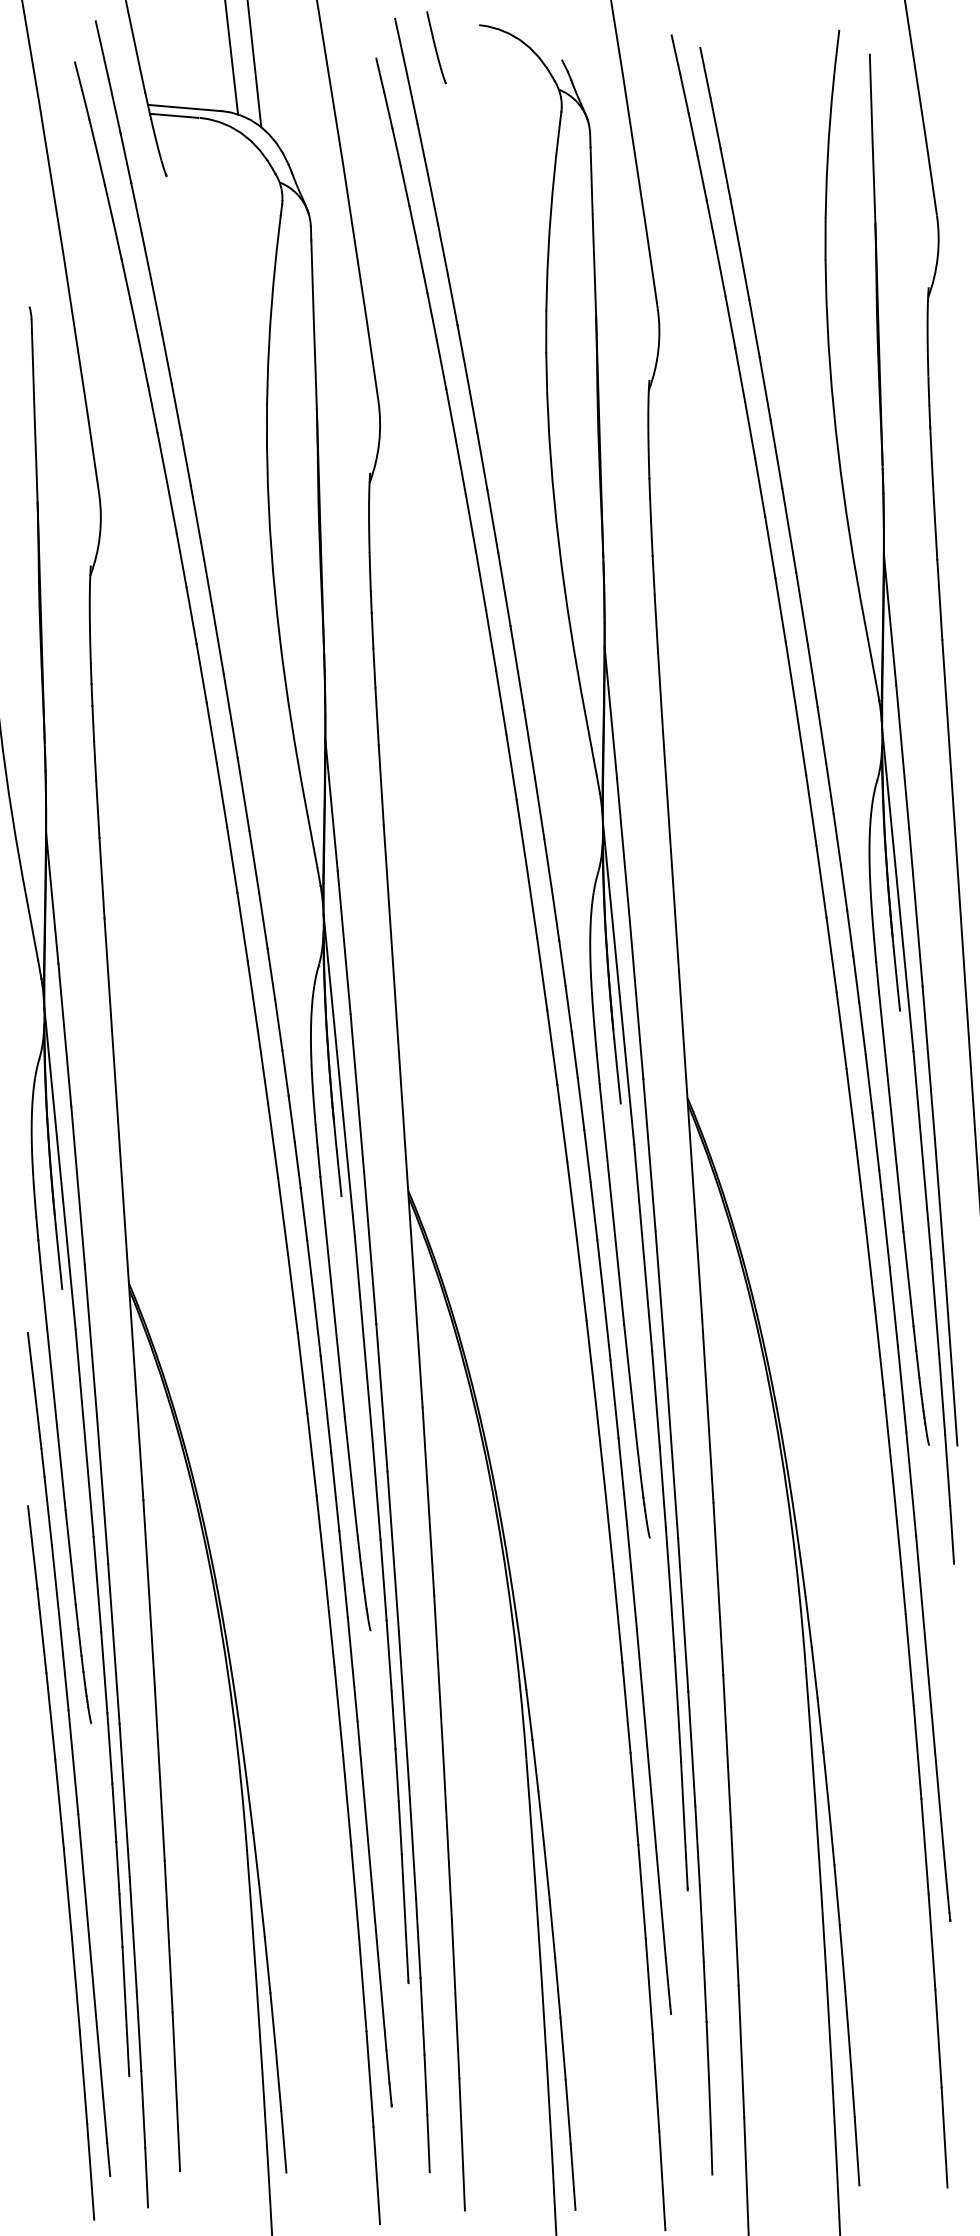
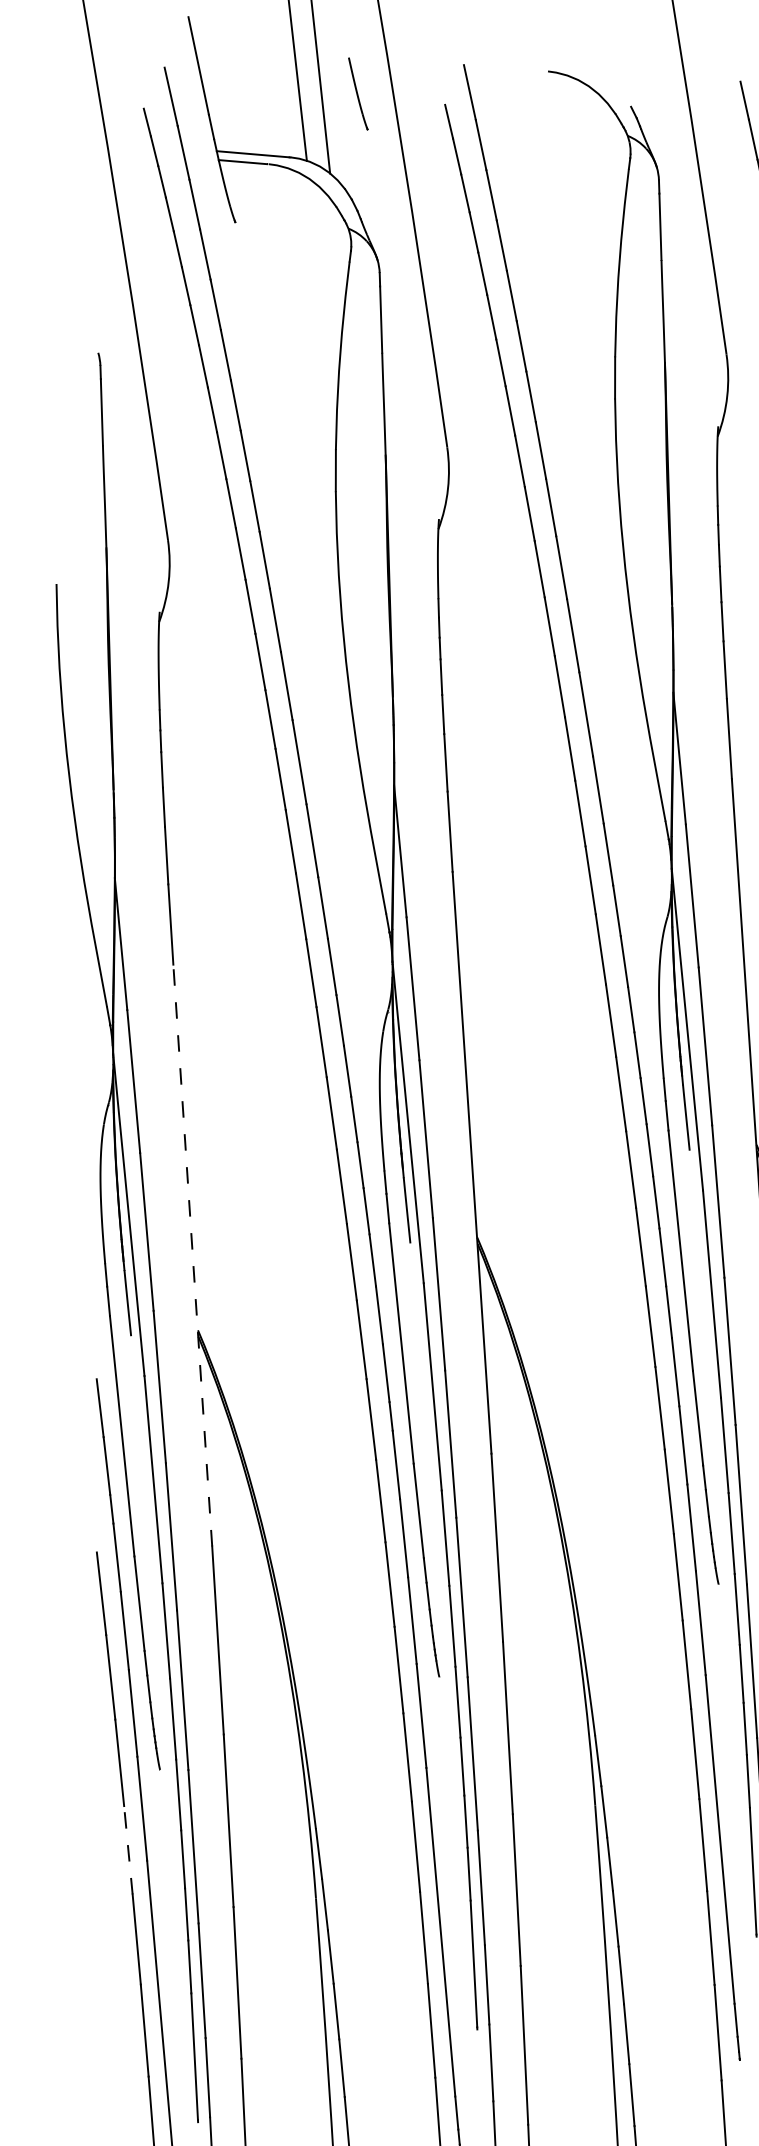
part: (436, 47) -> (358, 93), moved
line: (123, 1209) -> (192, 1255), solid -> dashed
line: (59, 1803) -> (128, 1849), solid -> dashed

